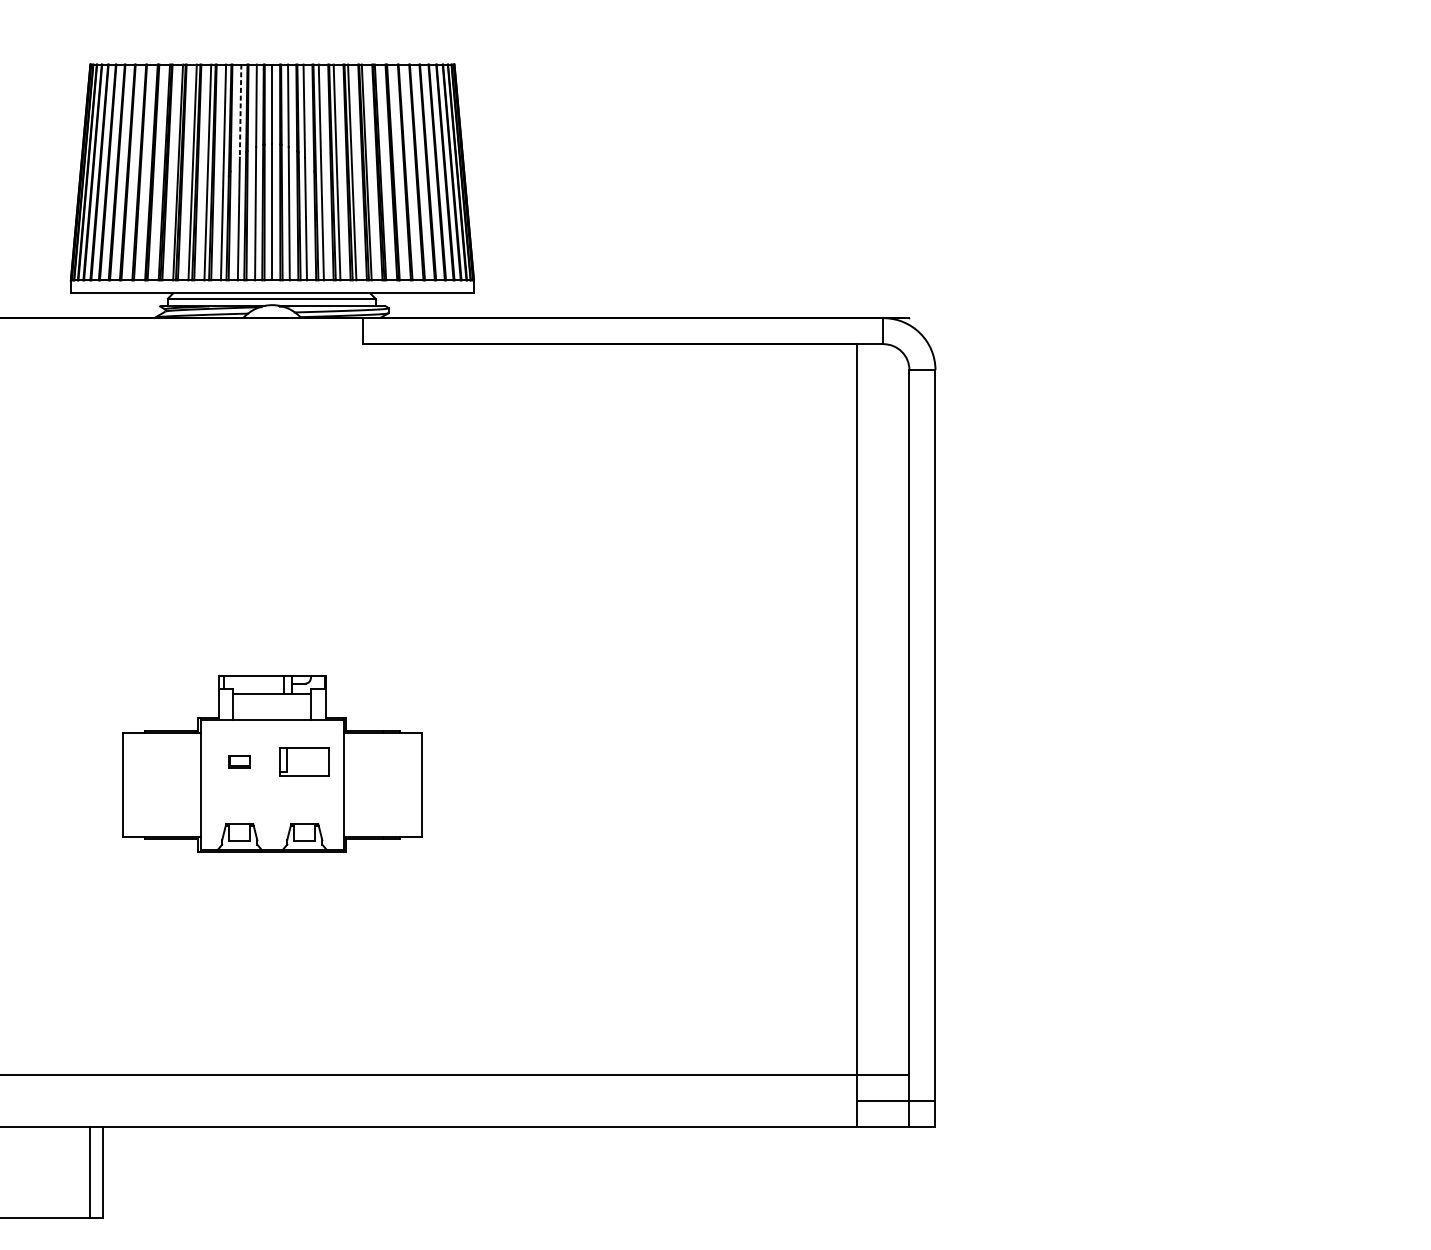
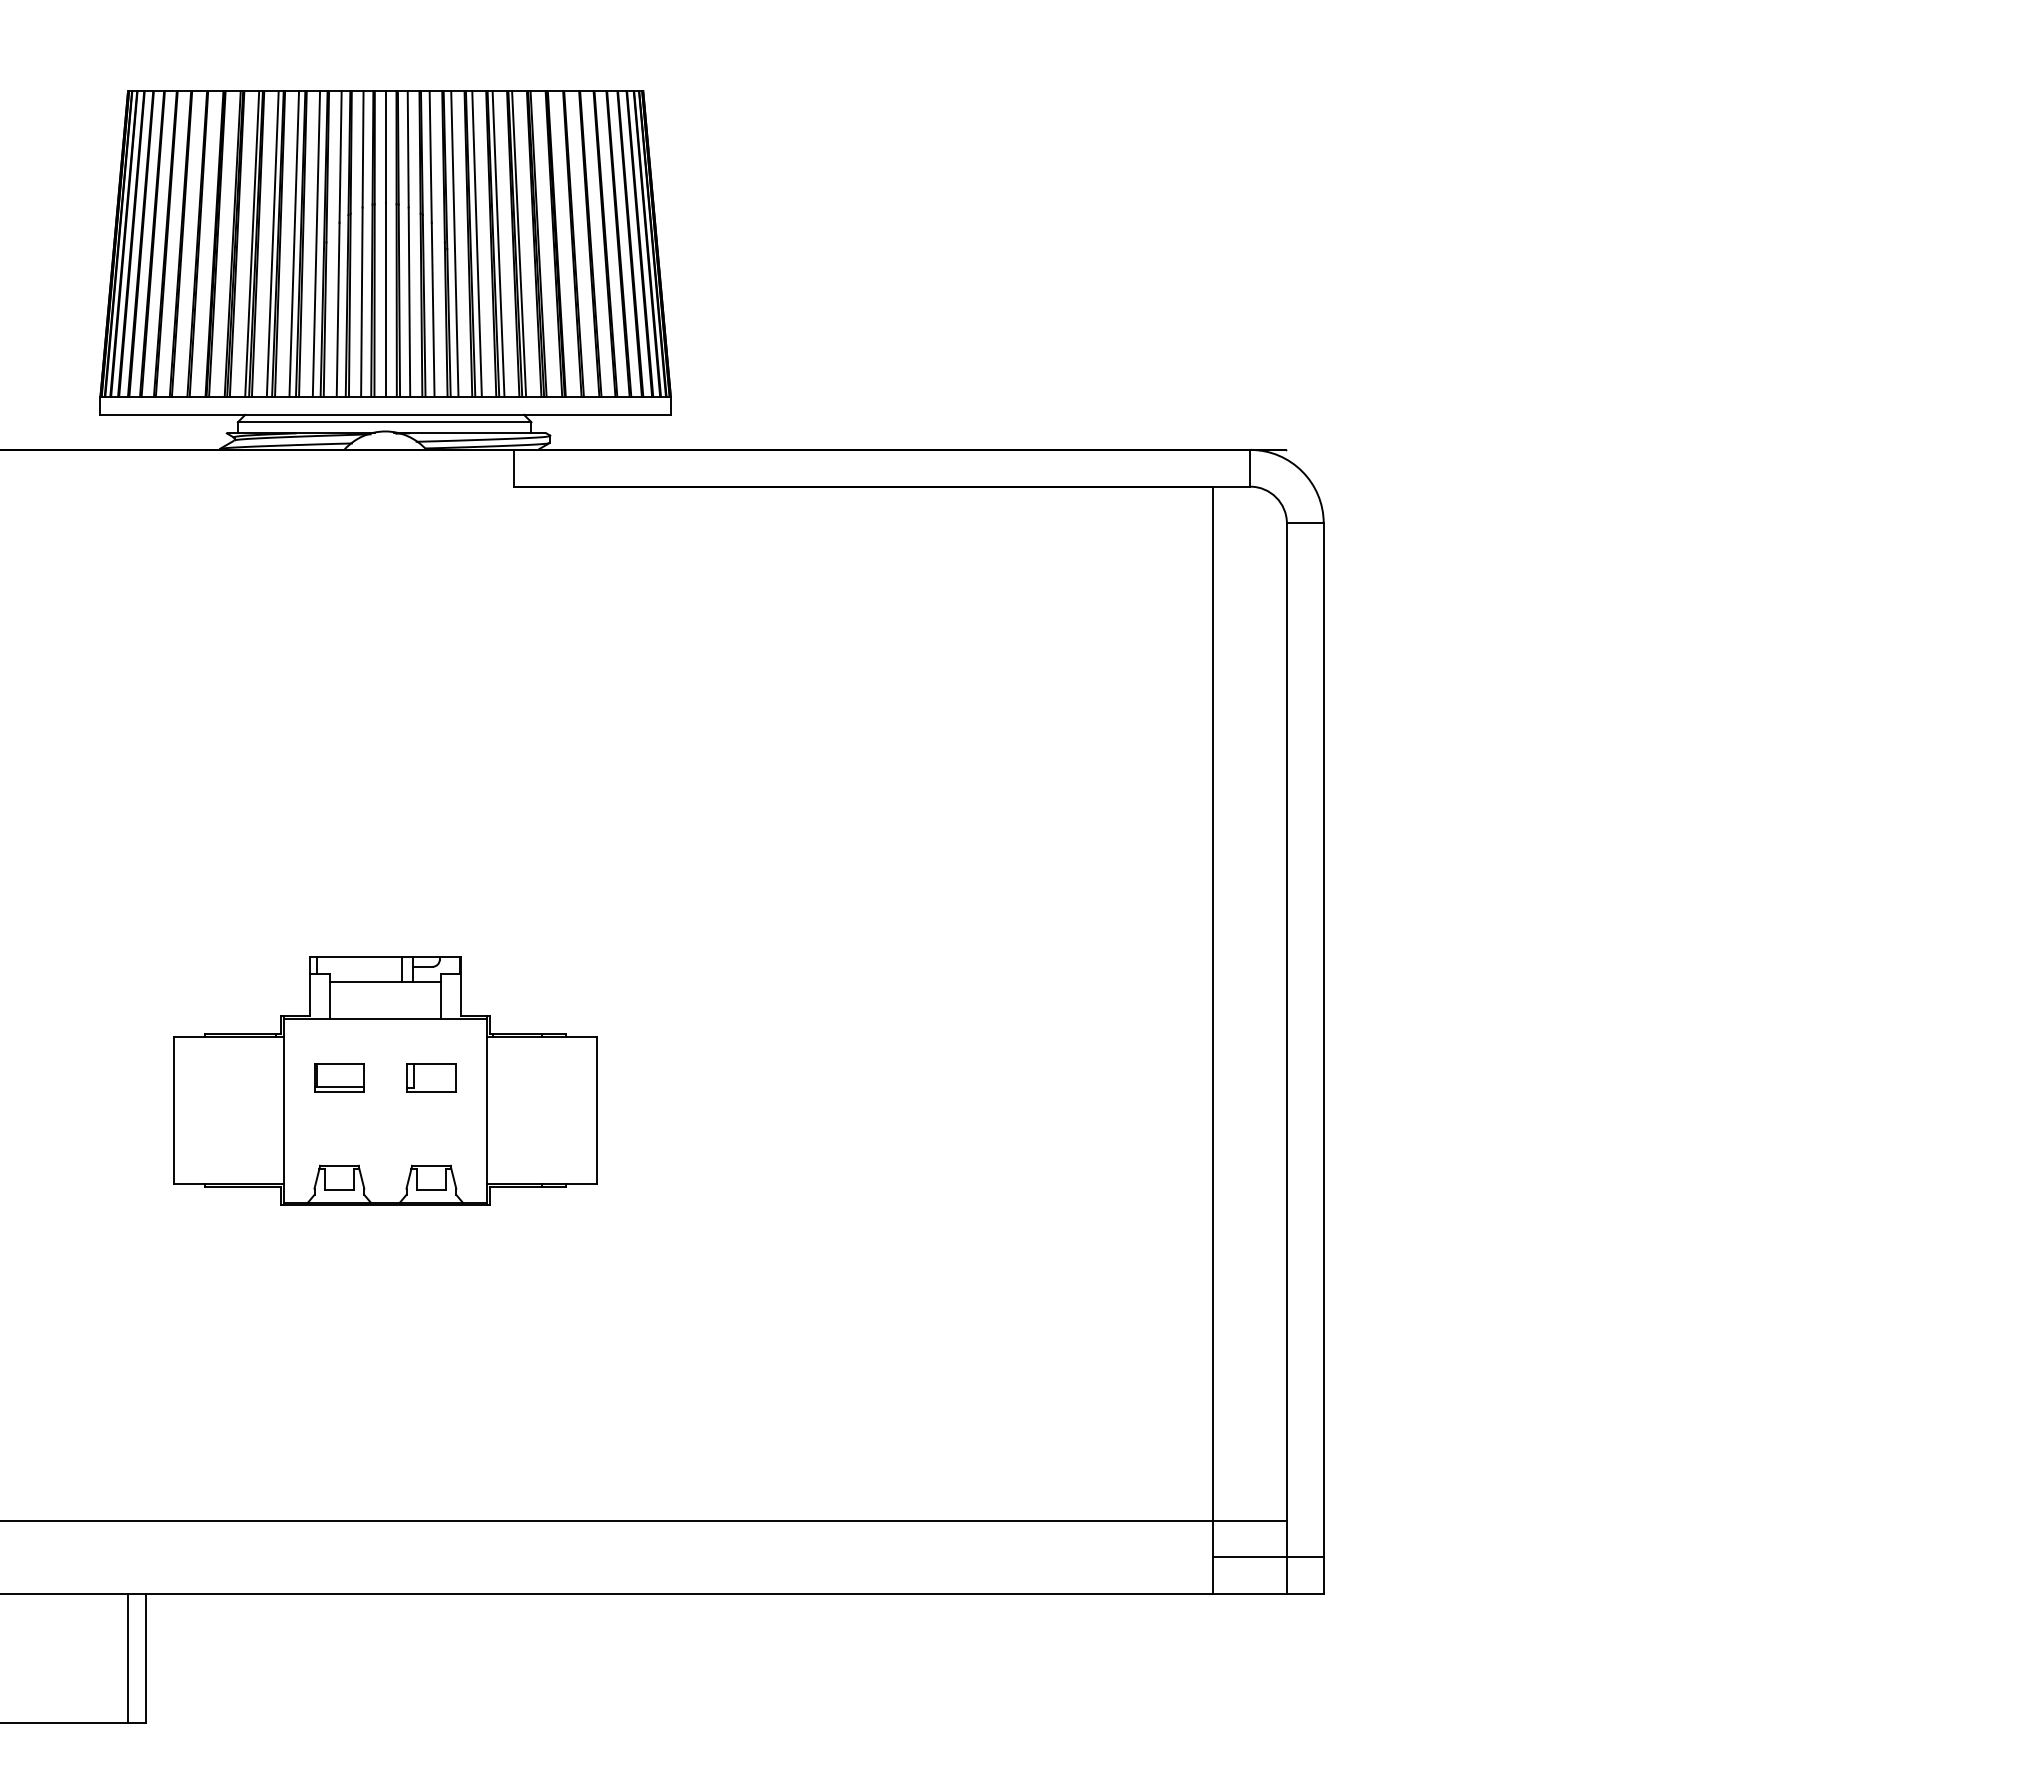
line: (240, 110) -> (340, 156), dashed -> solid
part: (239, 761) -> (339, 1077), size x1.67
part: (304, 761) -> (431, 1077), size x0.71

